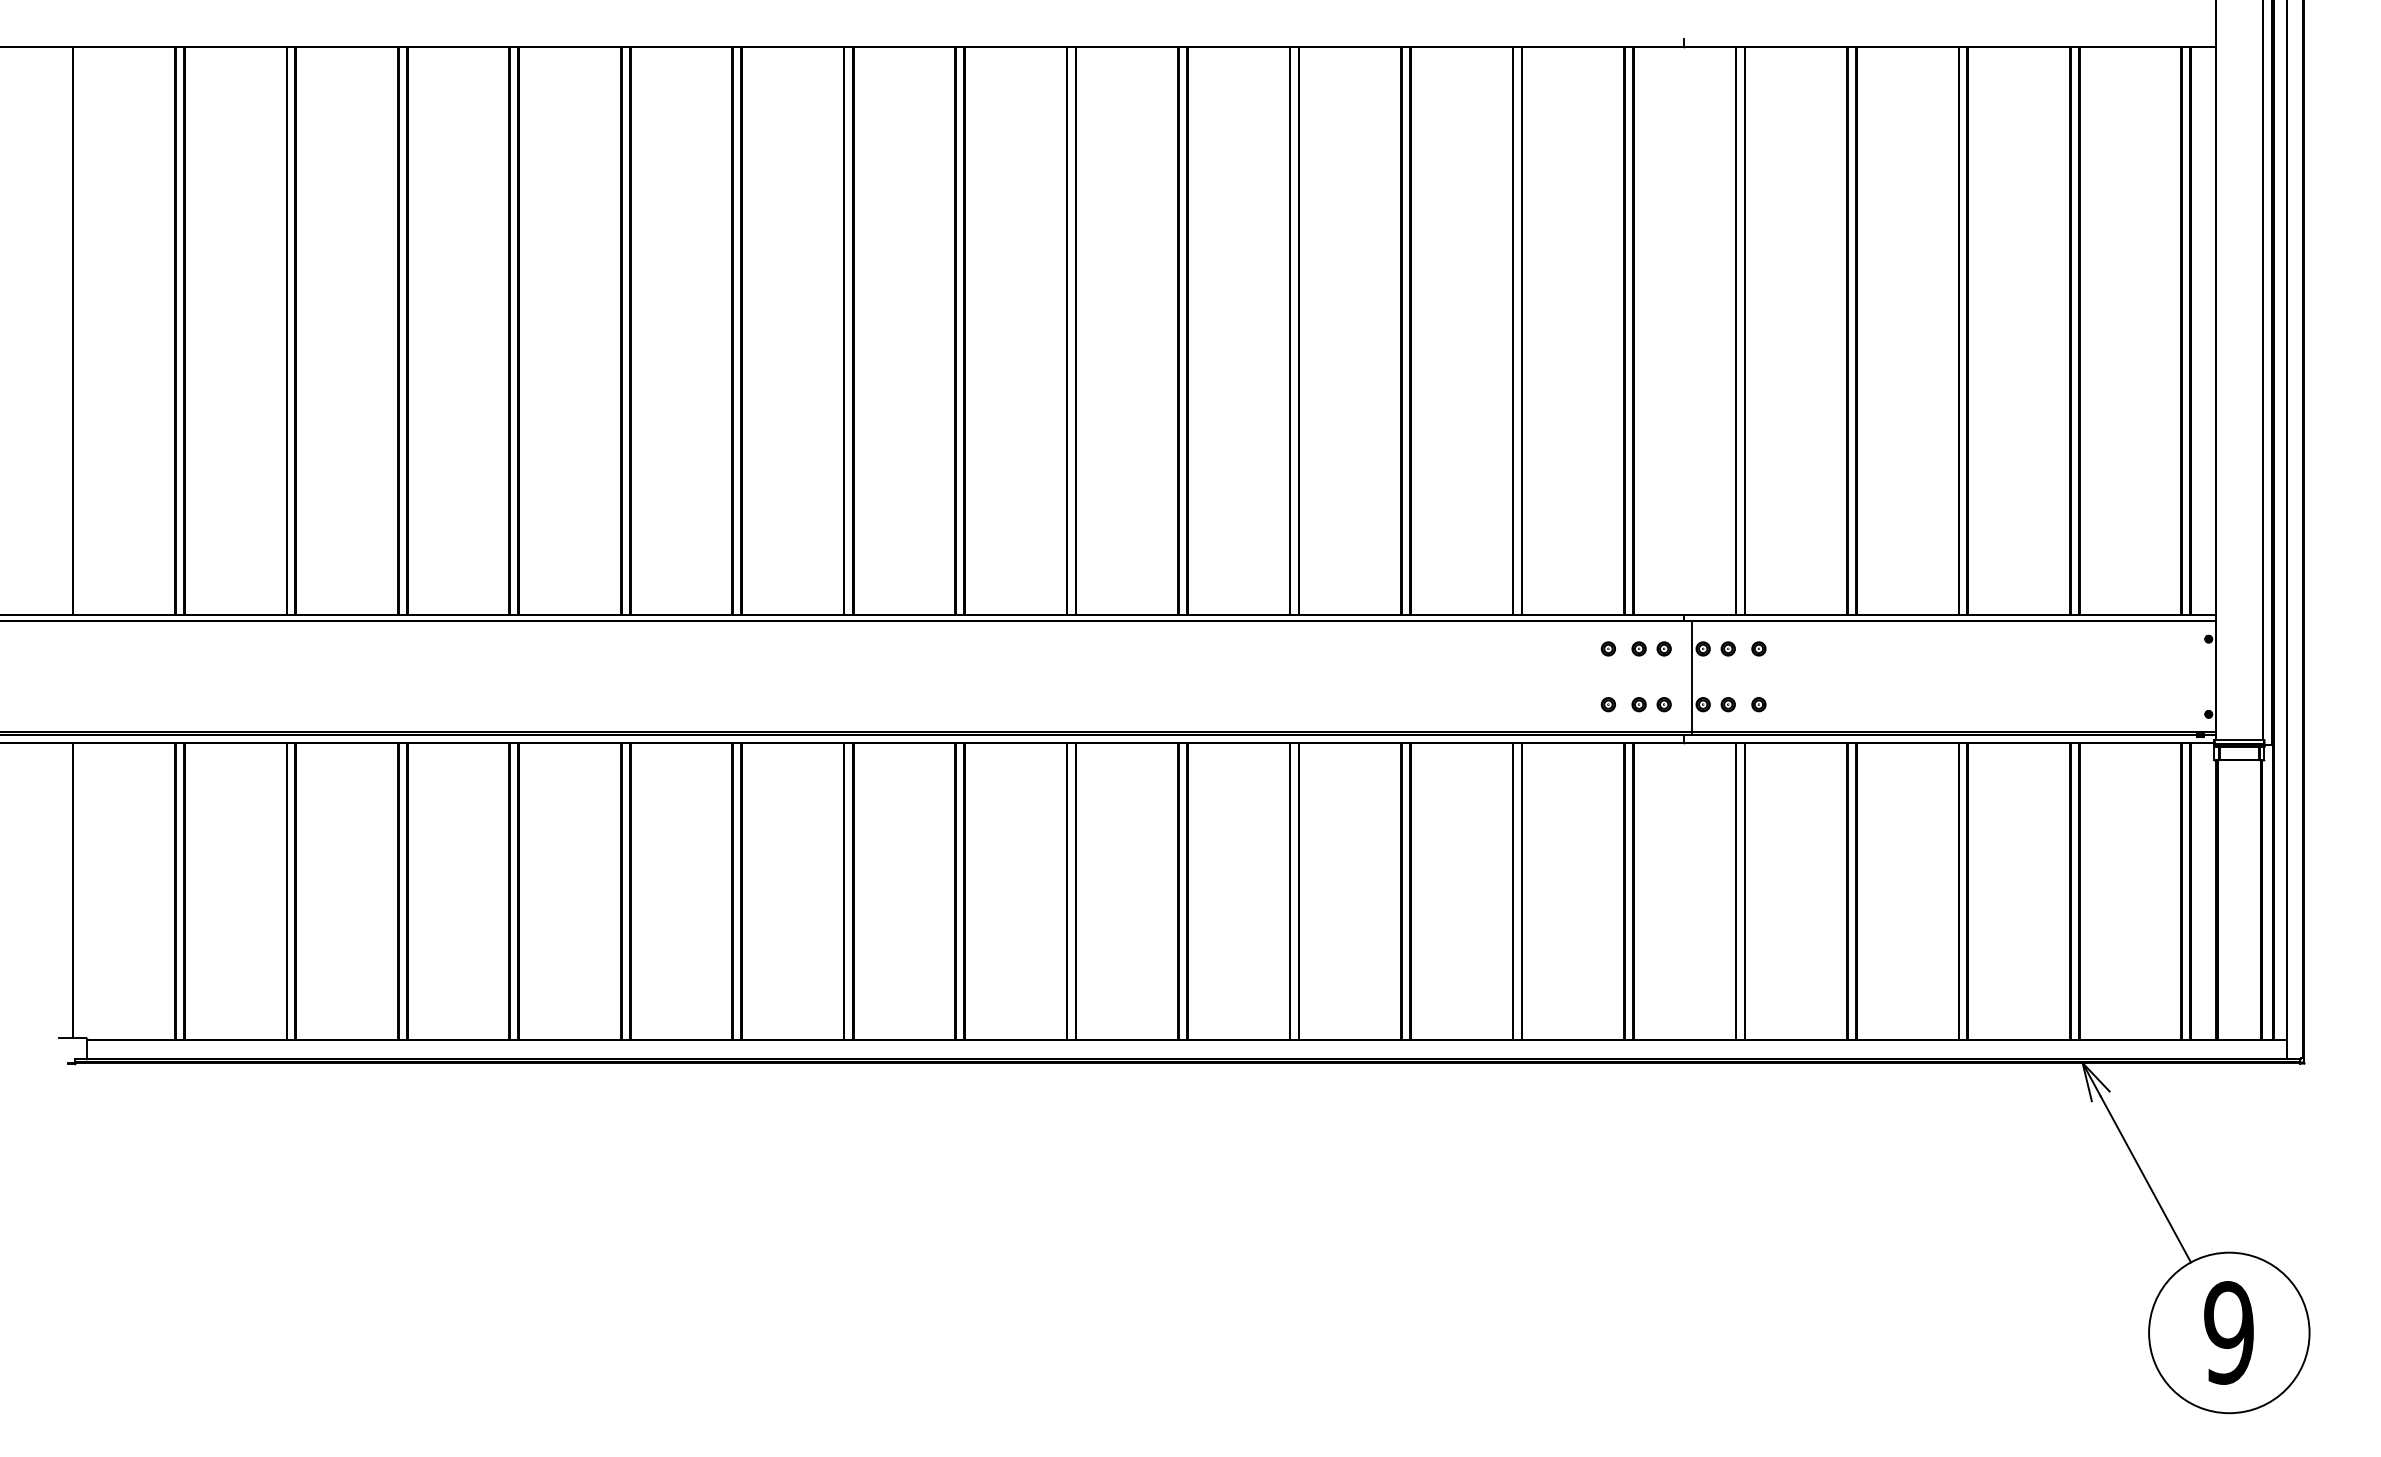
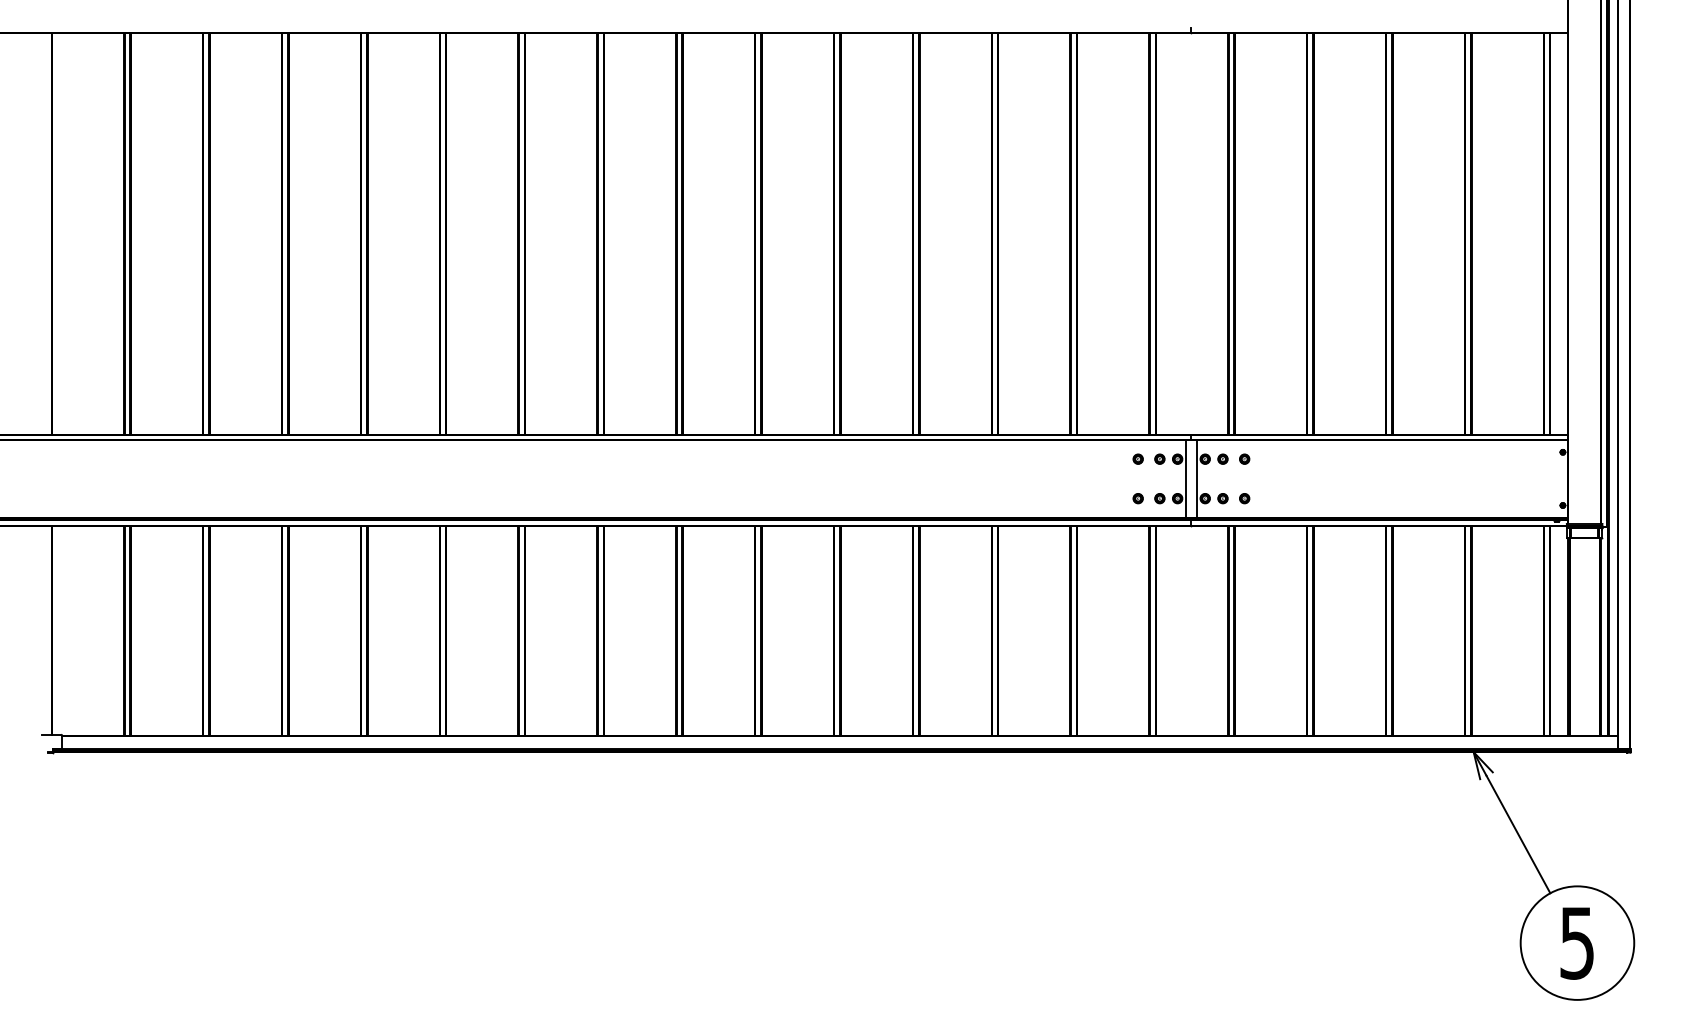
line: (1675, 677) -> (1185, 479), added
text: (2228, 1332) -> (1576, 942), 9 -> 5

